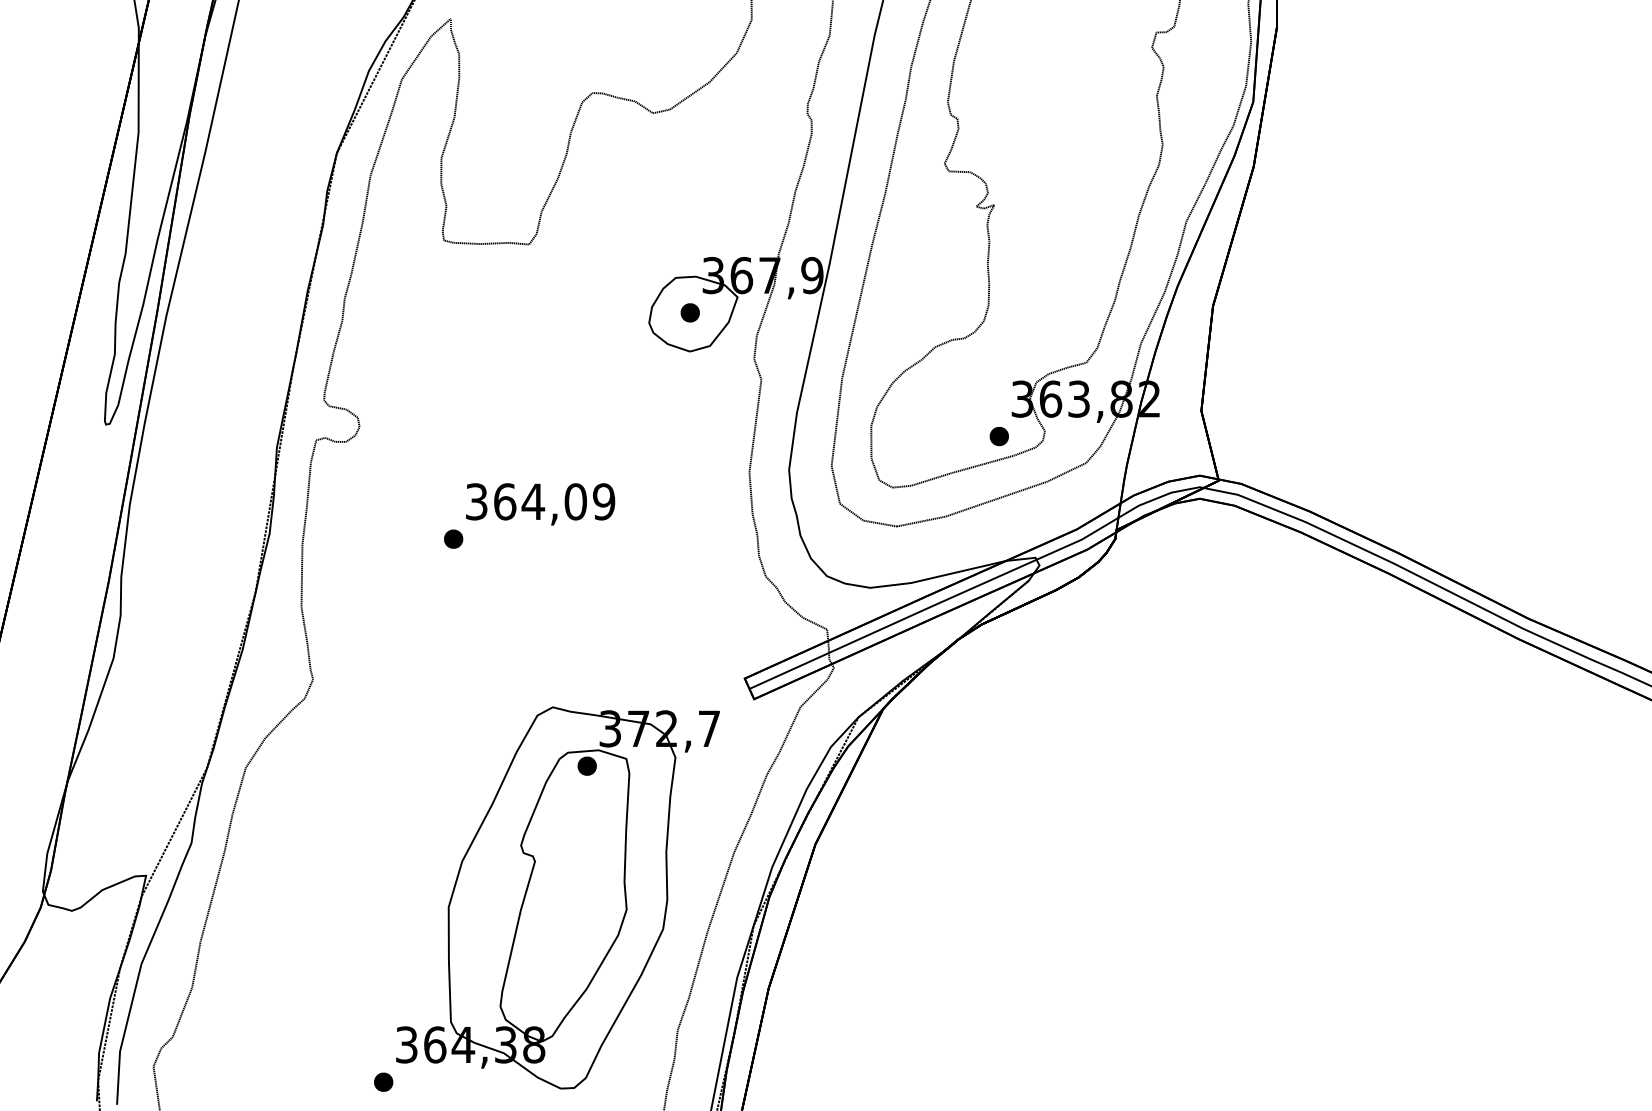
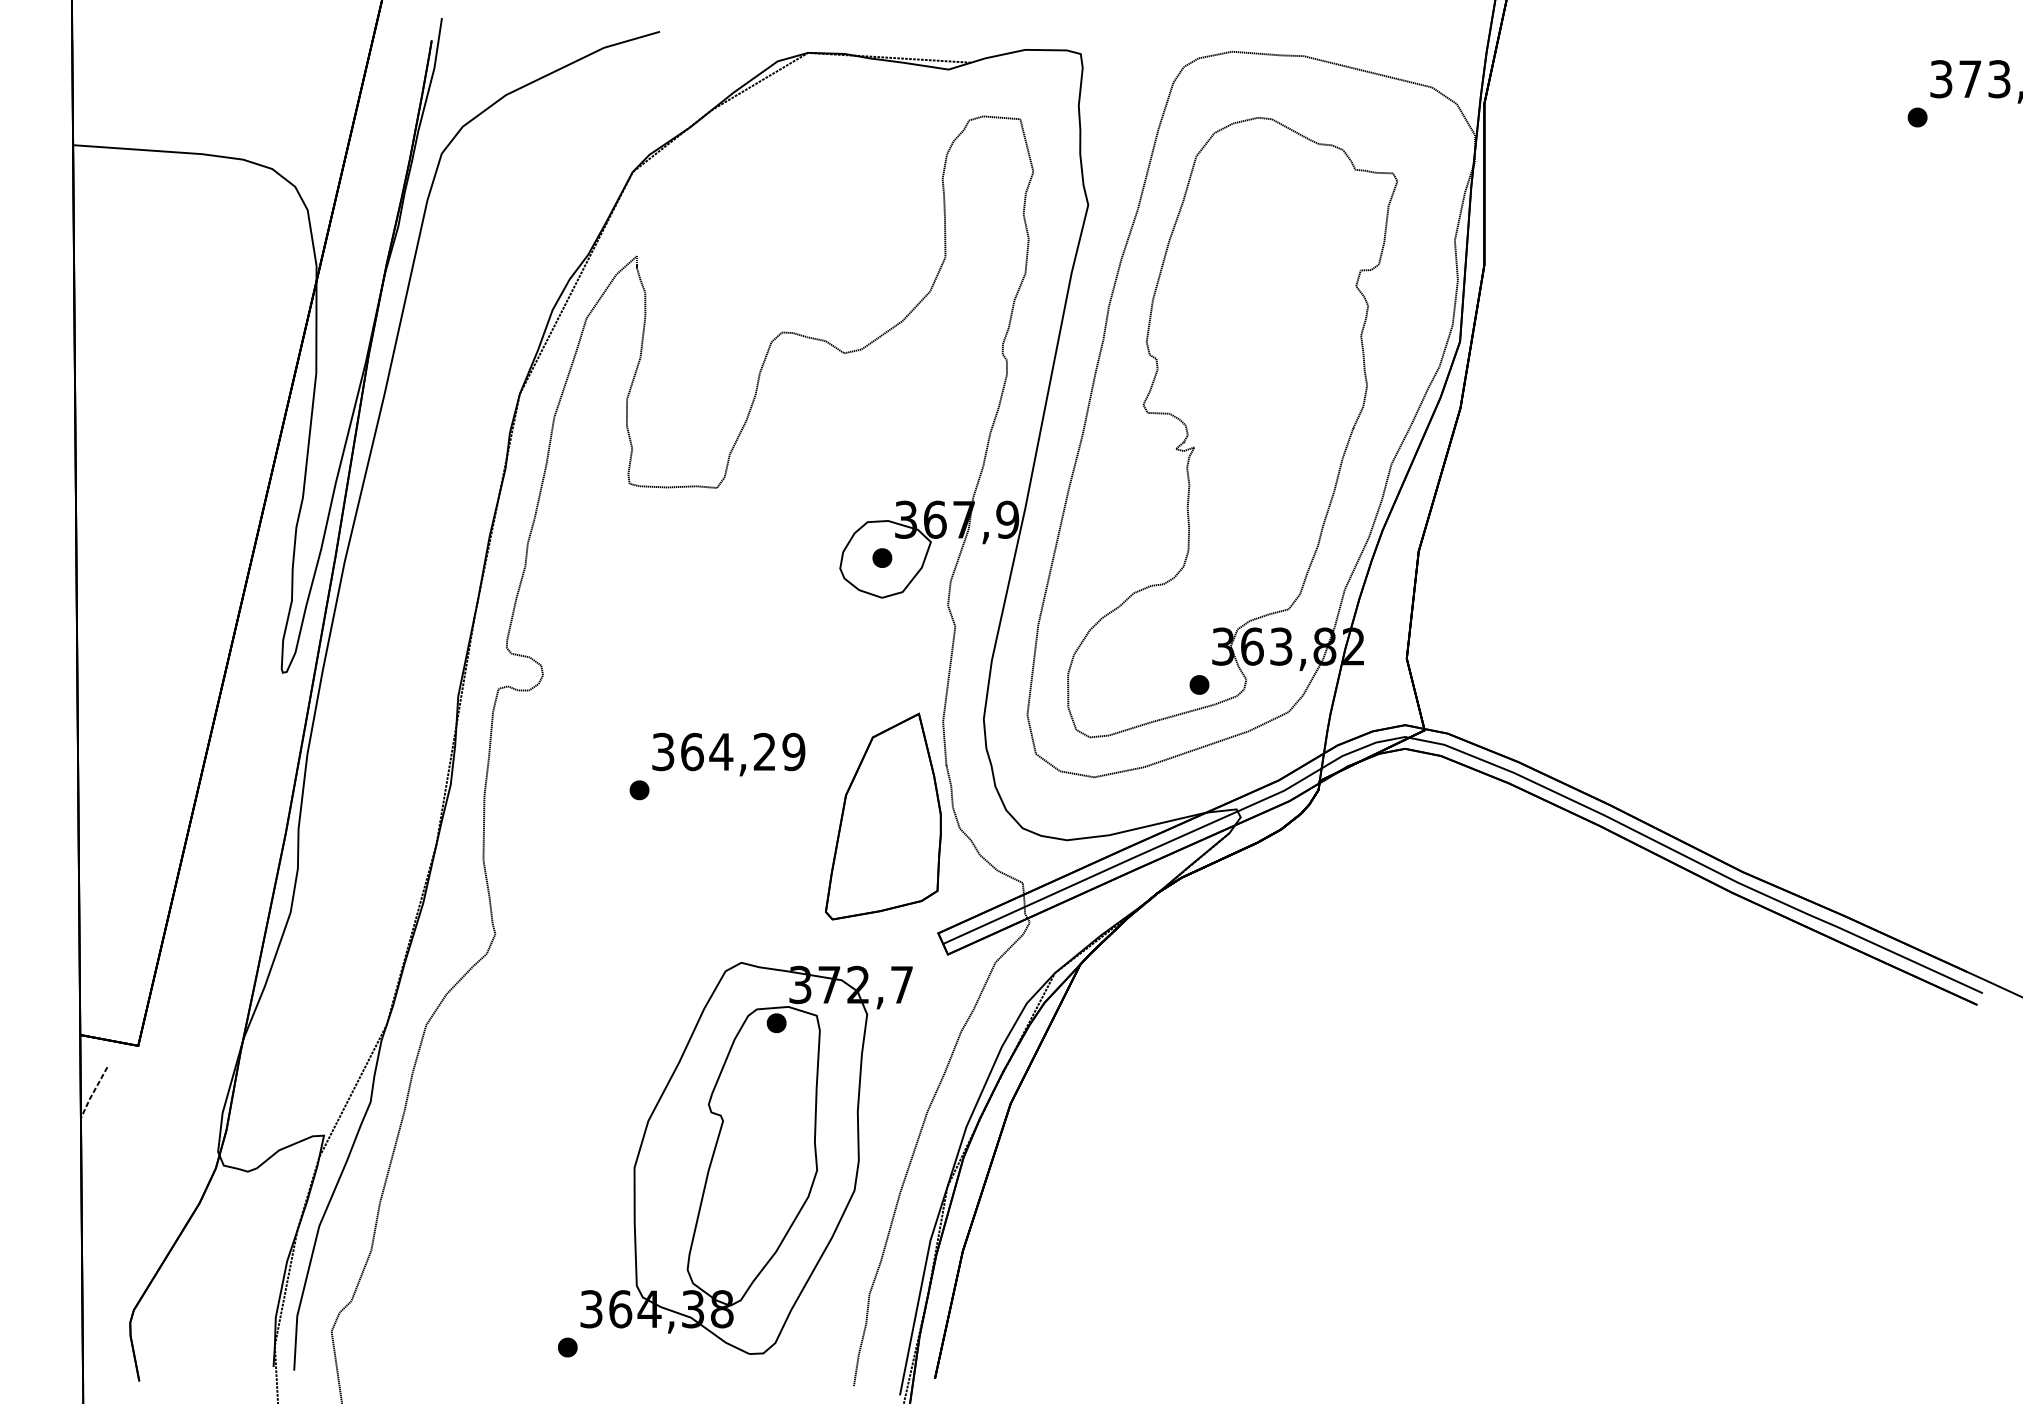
text: (575, 501) -> (764, 751), 364,09 -> 364,29
part: (691, 564) -> (883, 816), added

